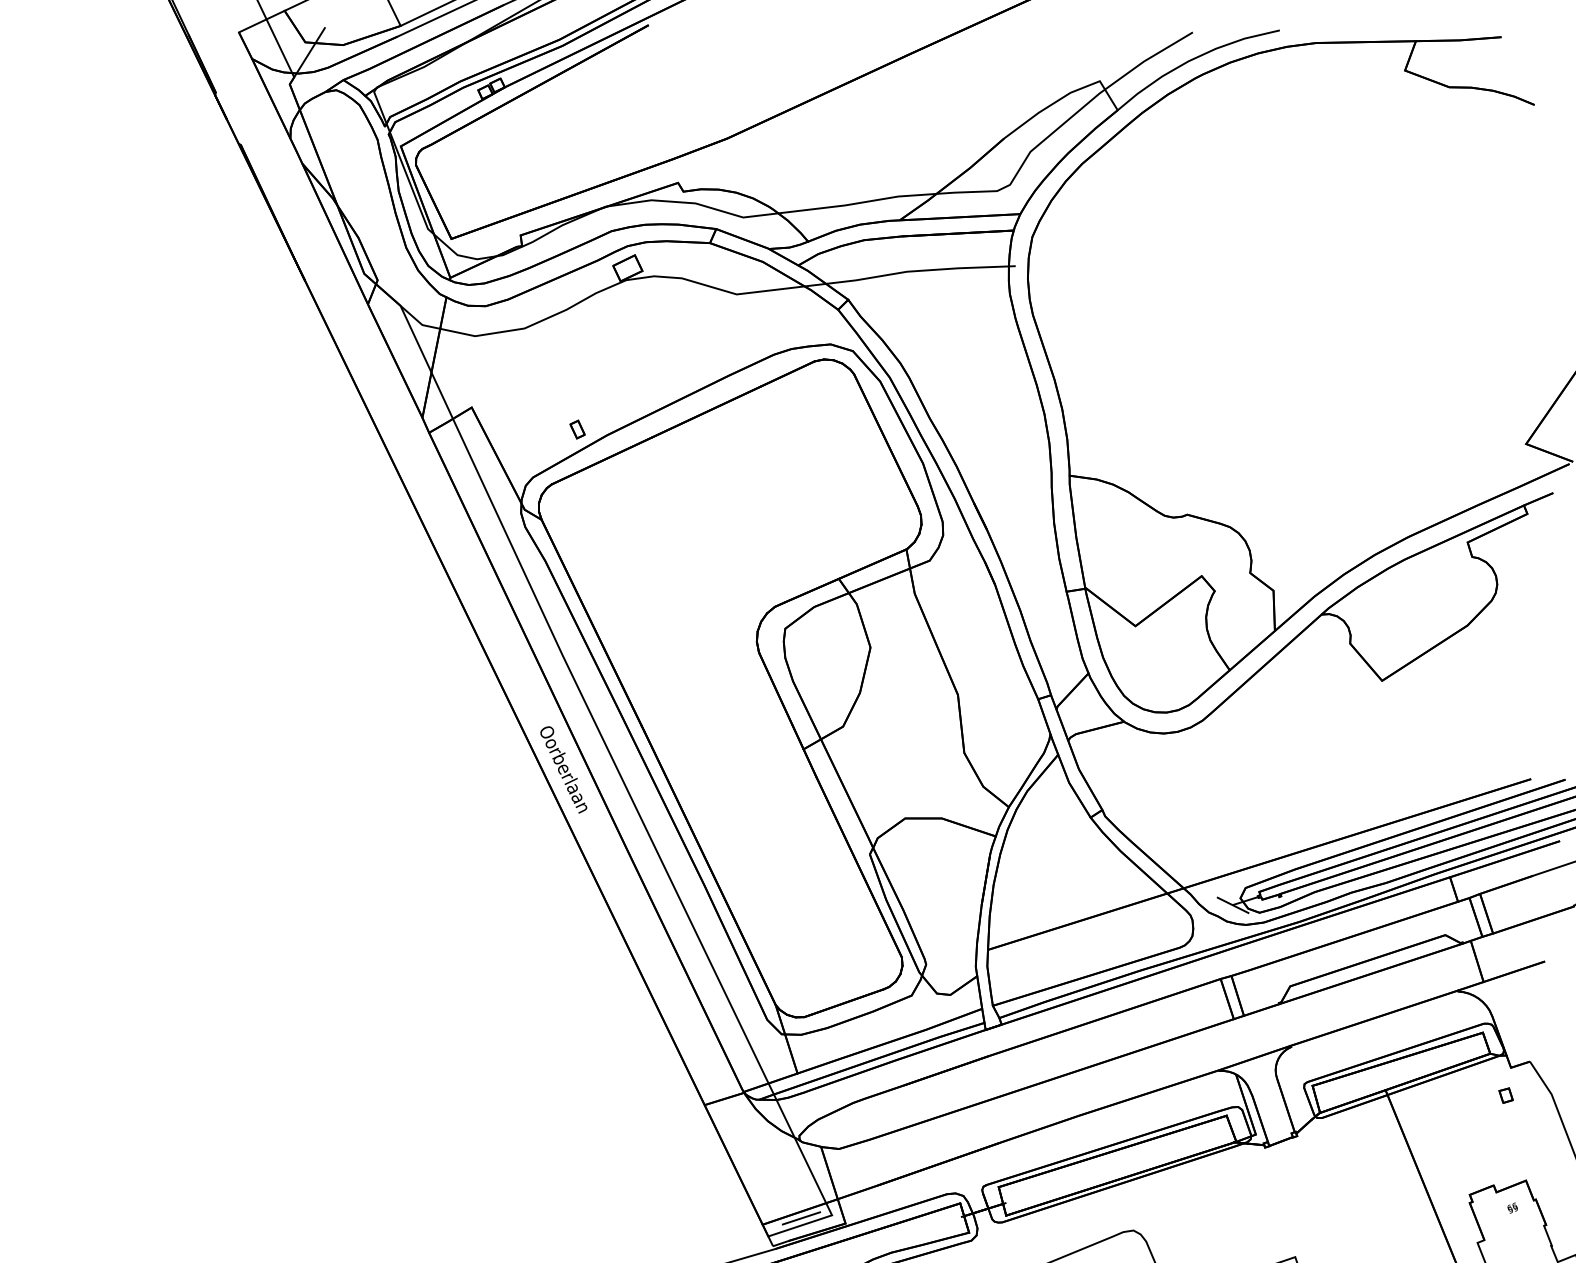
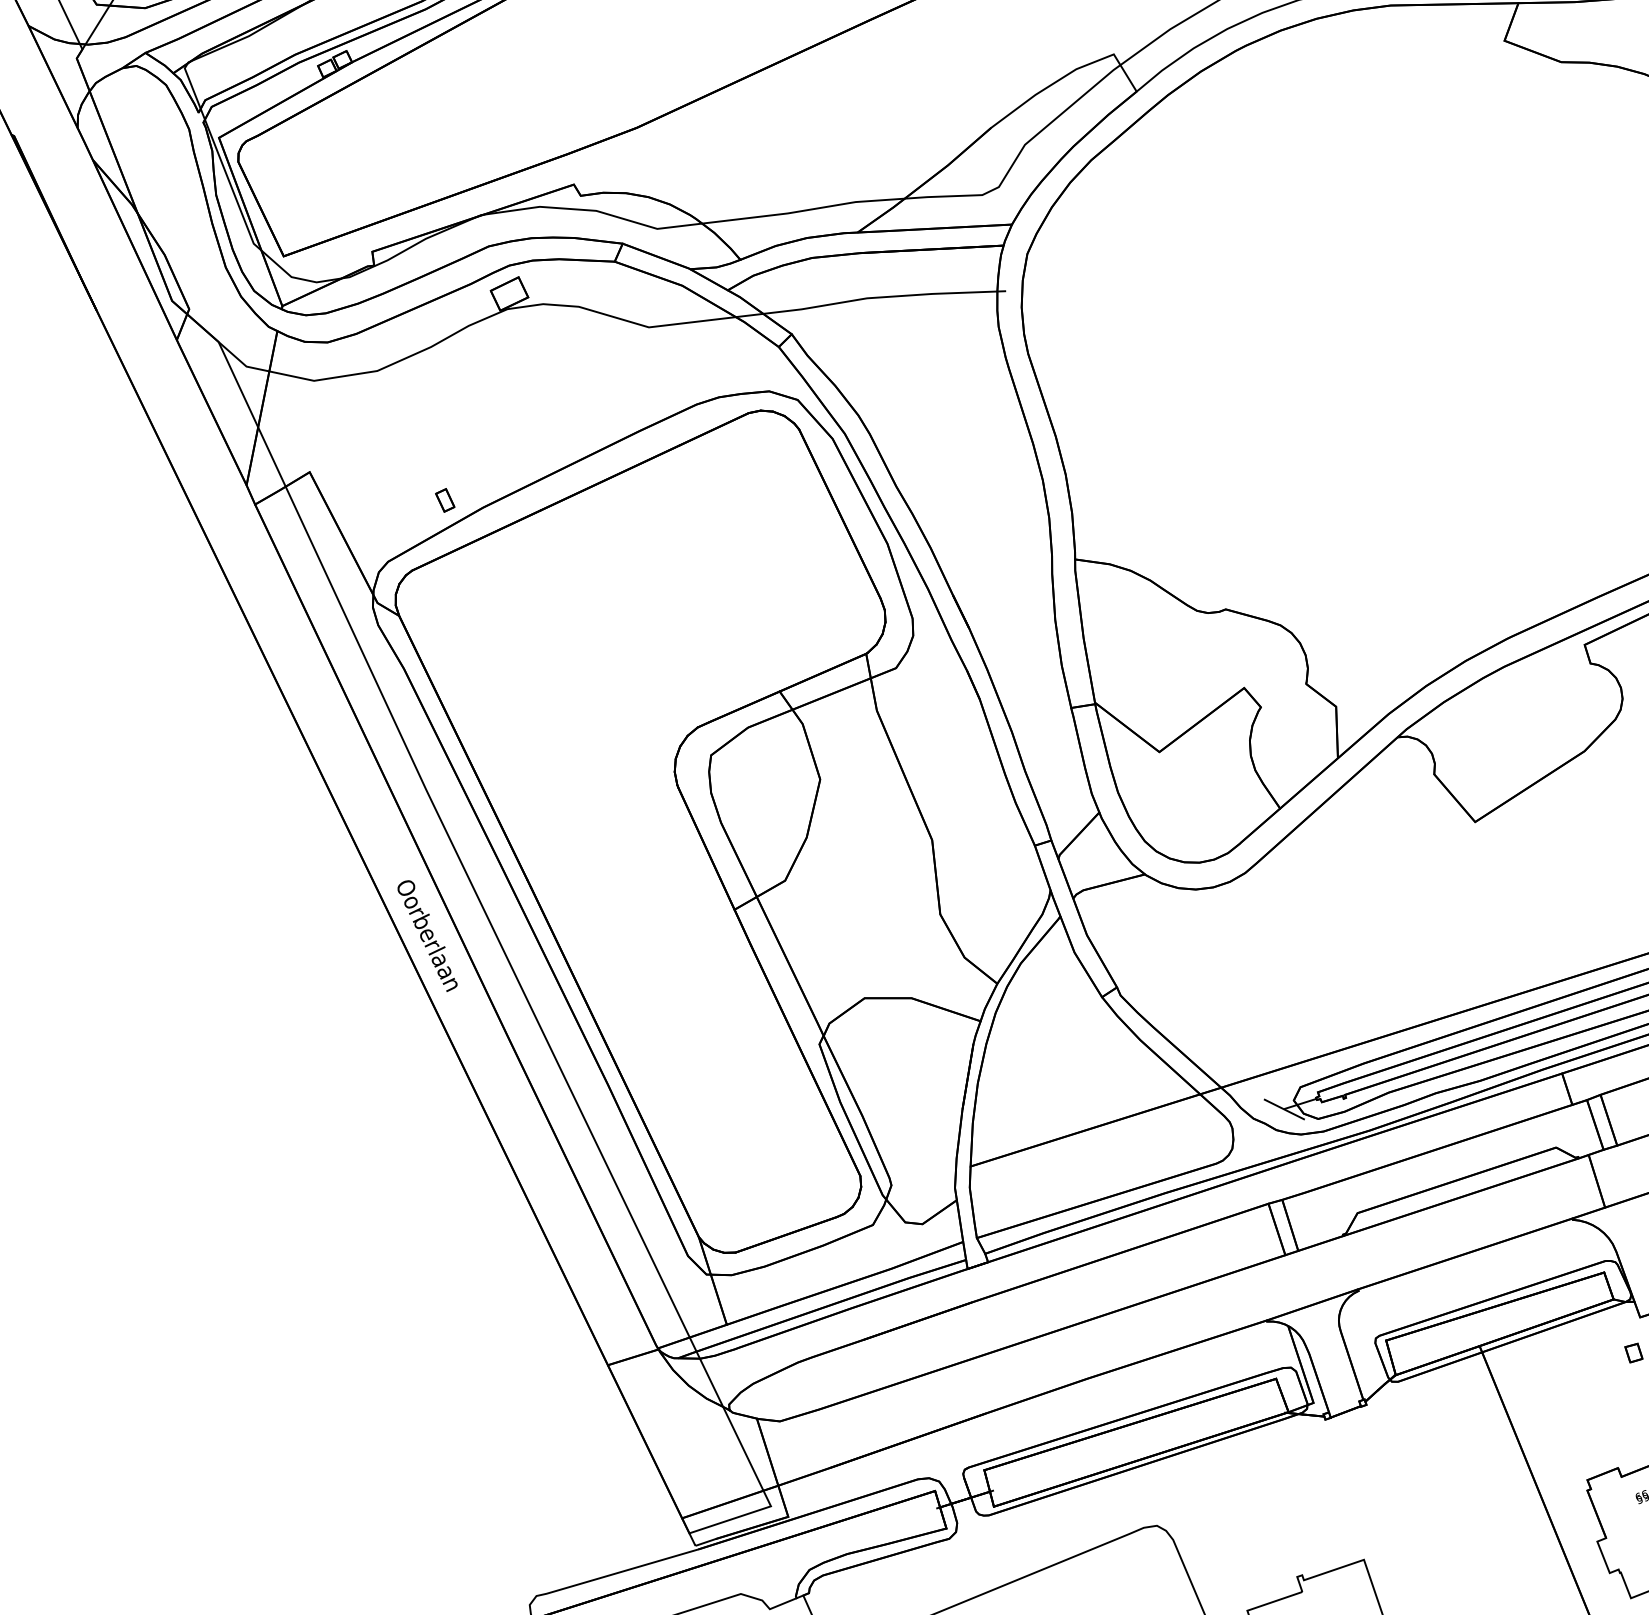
line: (801, 1218) -> (731, 1510), removed

